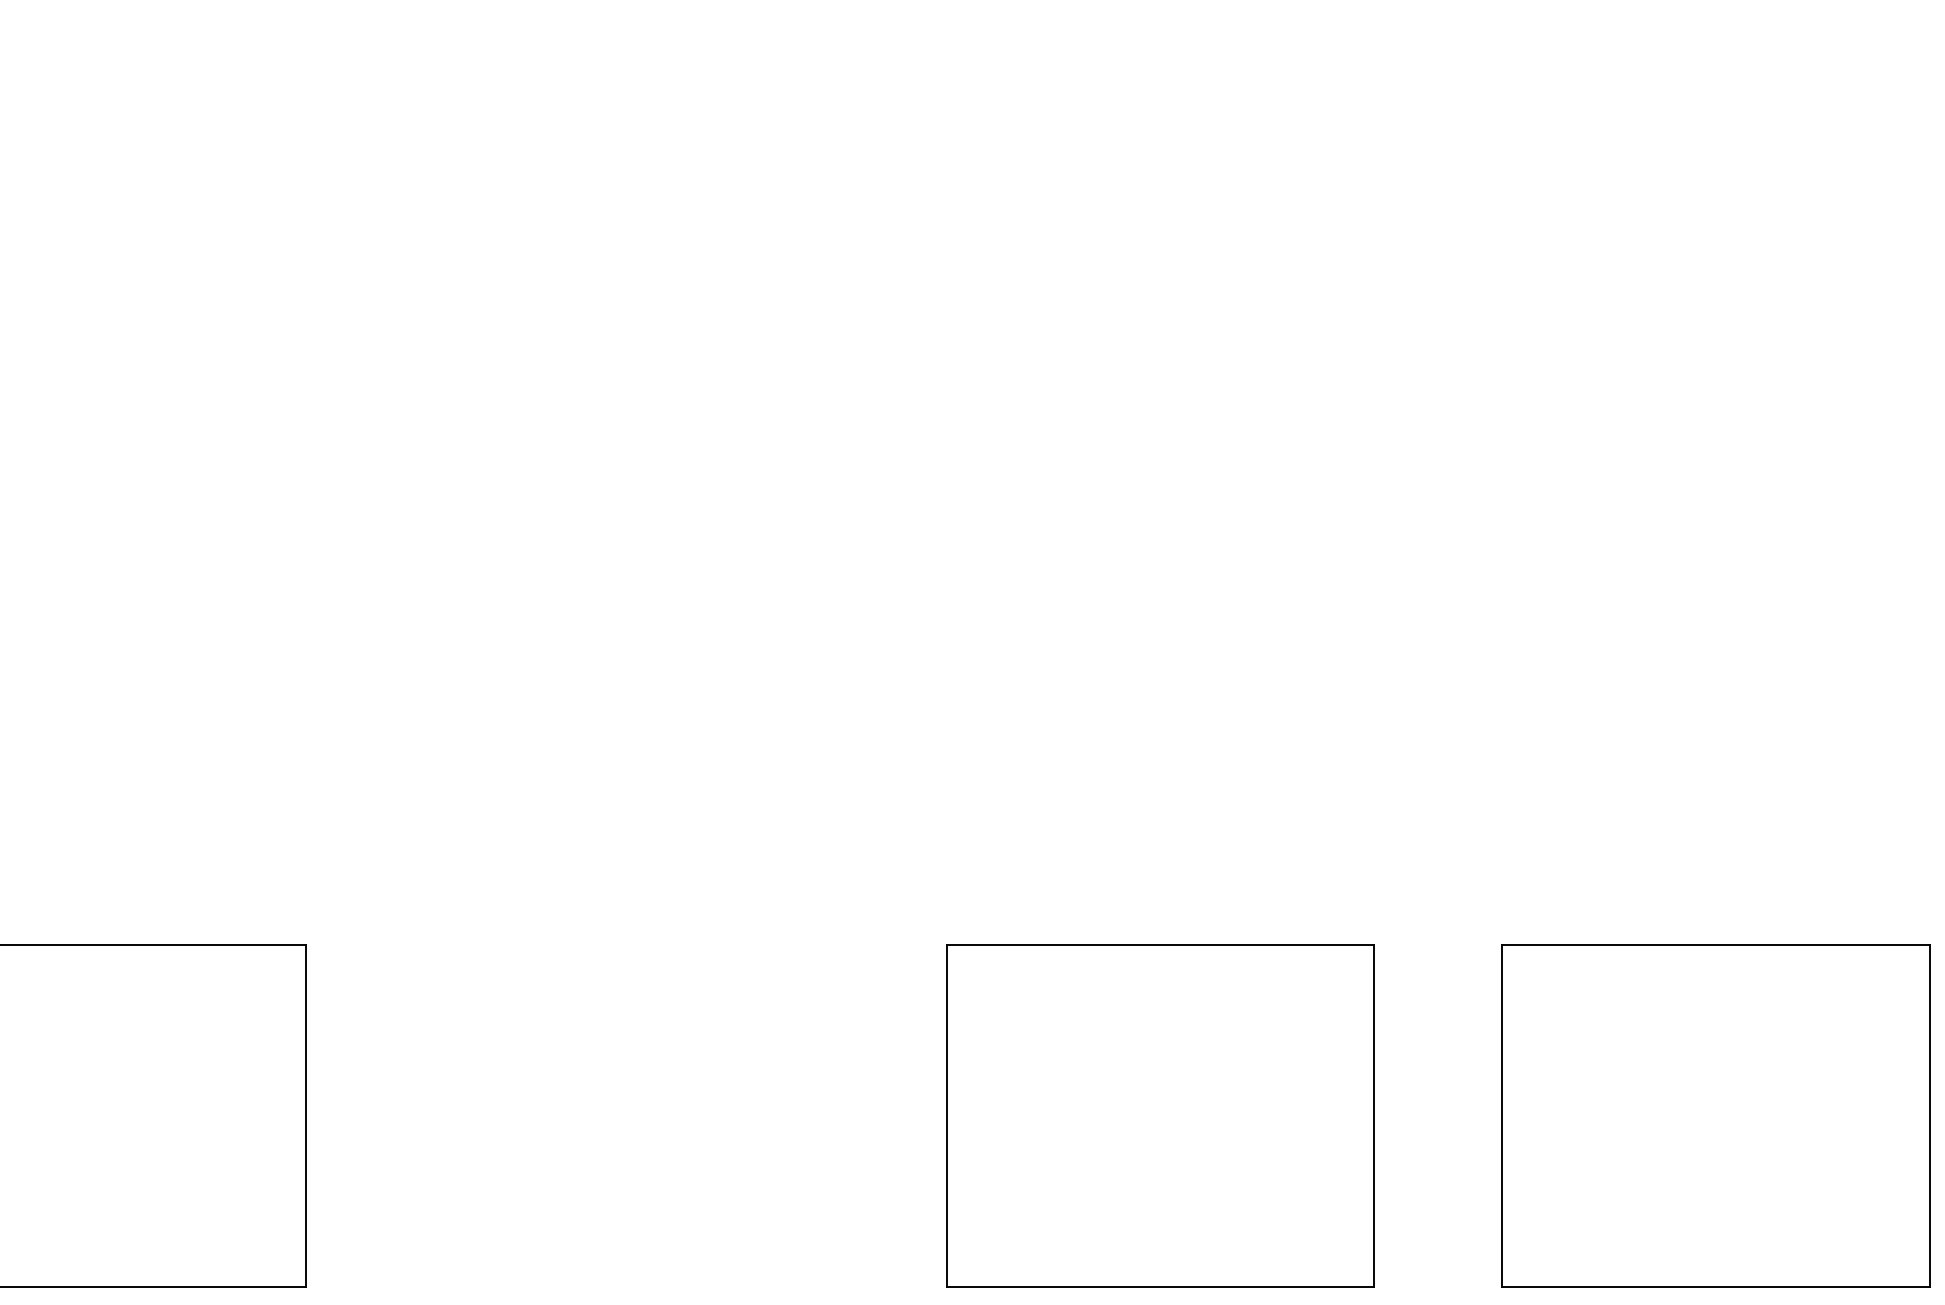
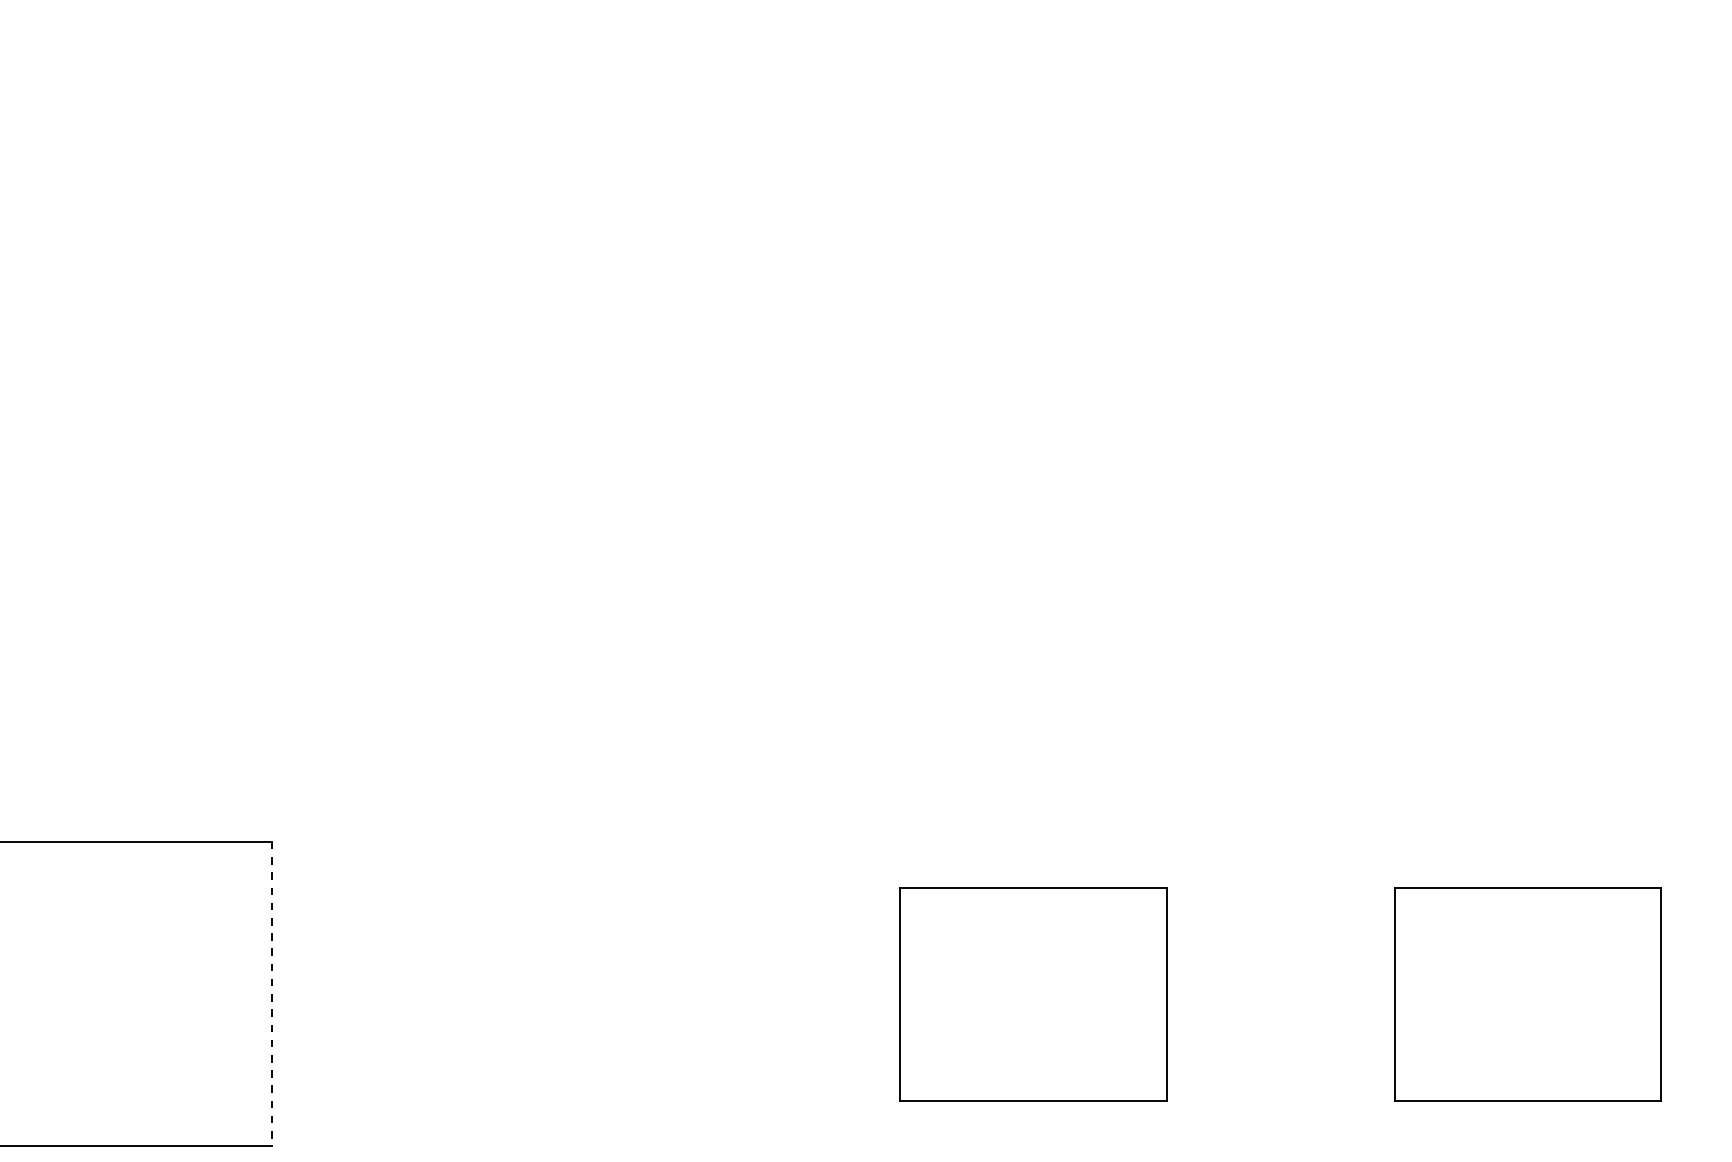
part: (1160, 1115) -> (1033, 993), size x0.7
part: (1715, 1115) -> (1527, 993), size x0.7
line: (305, 1116) -> (272, 994), solid -> dashed

